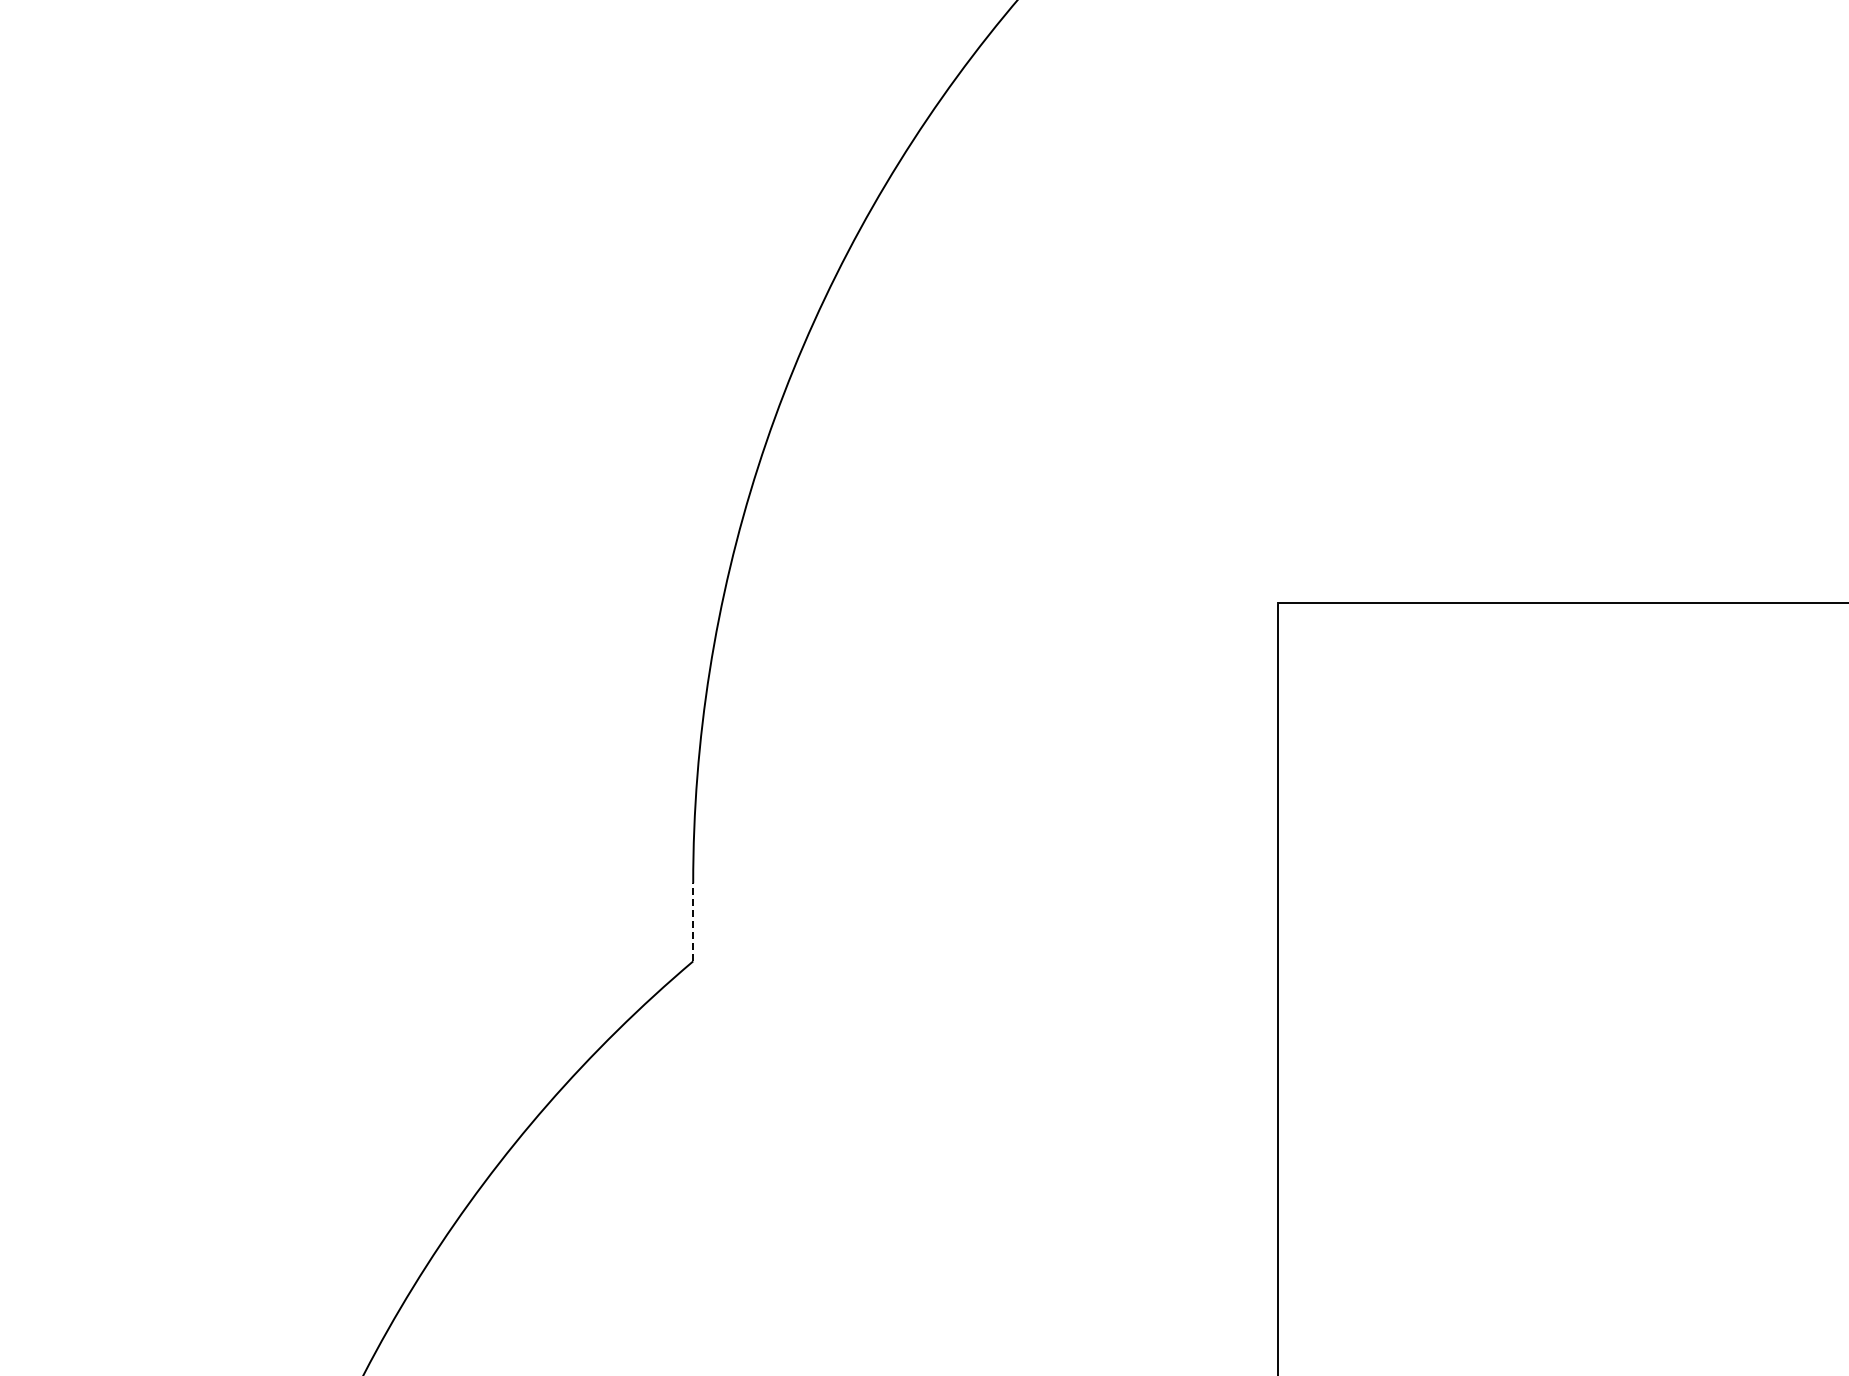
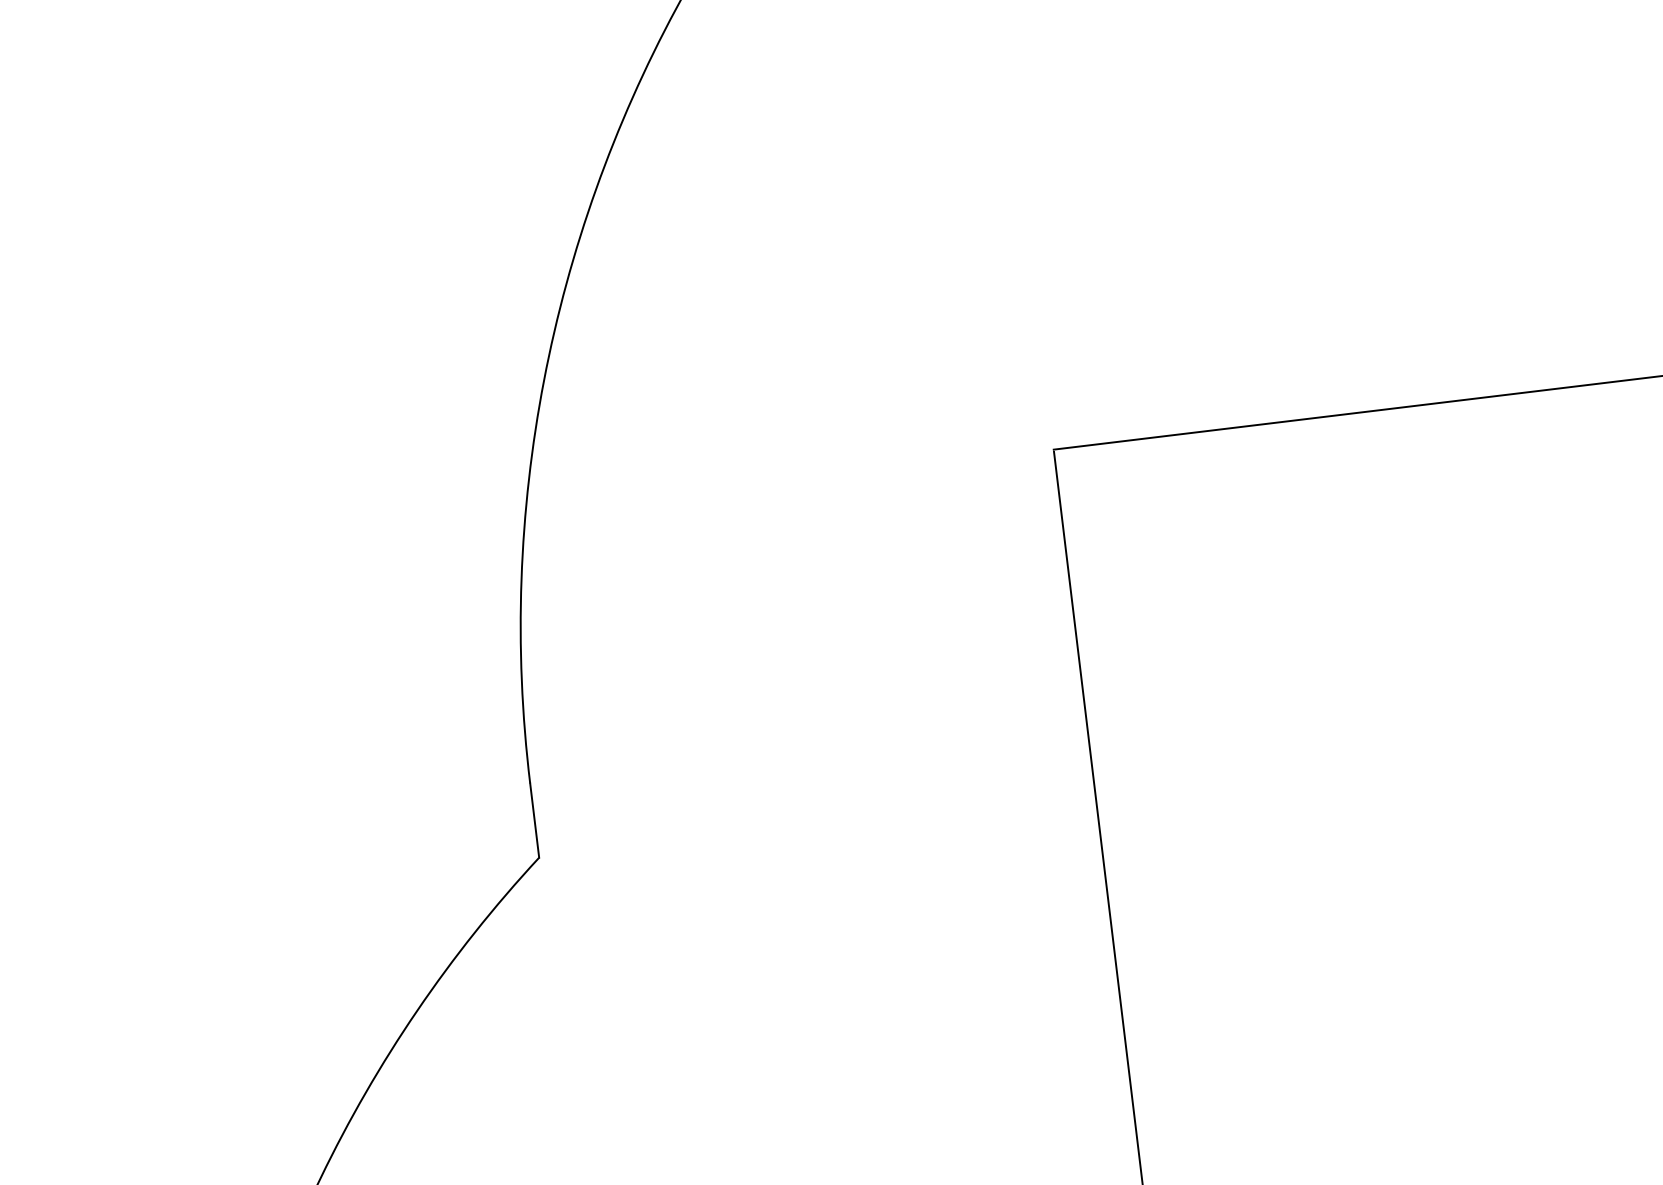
line: (693, 921) -> (534, 819), dashed -> solid

